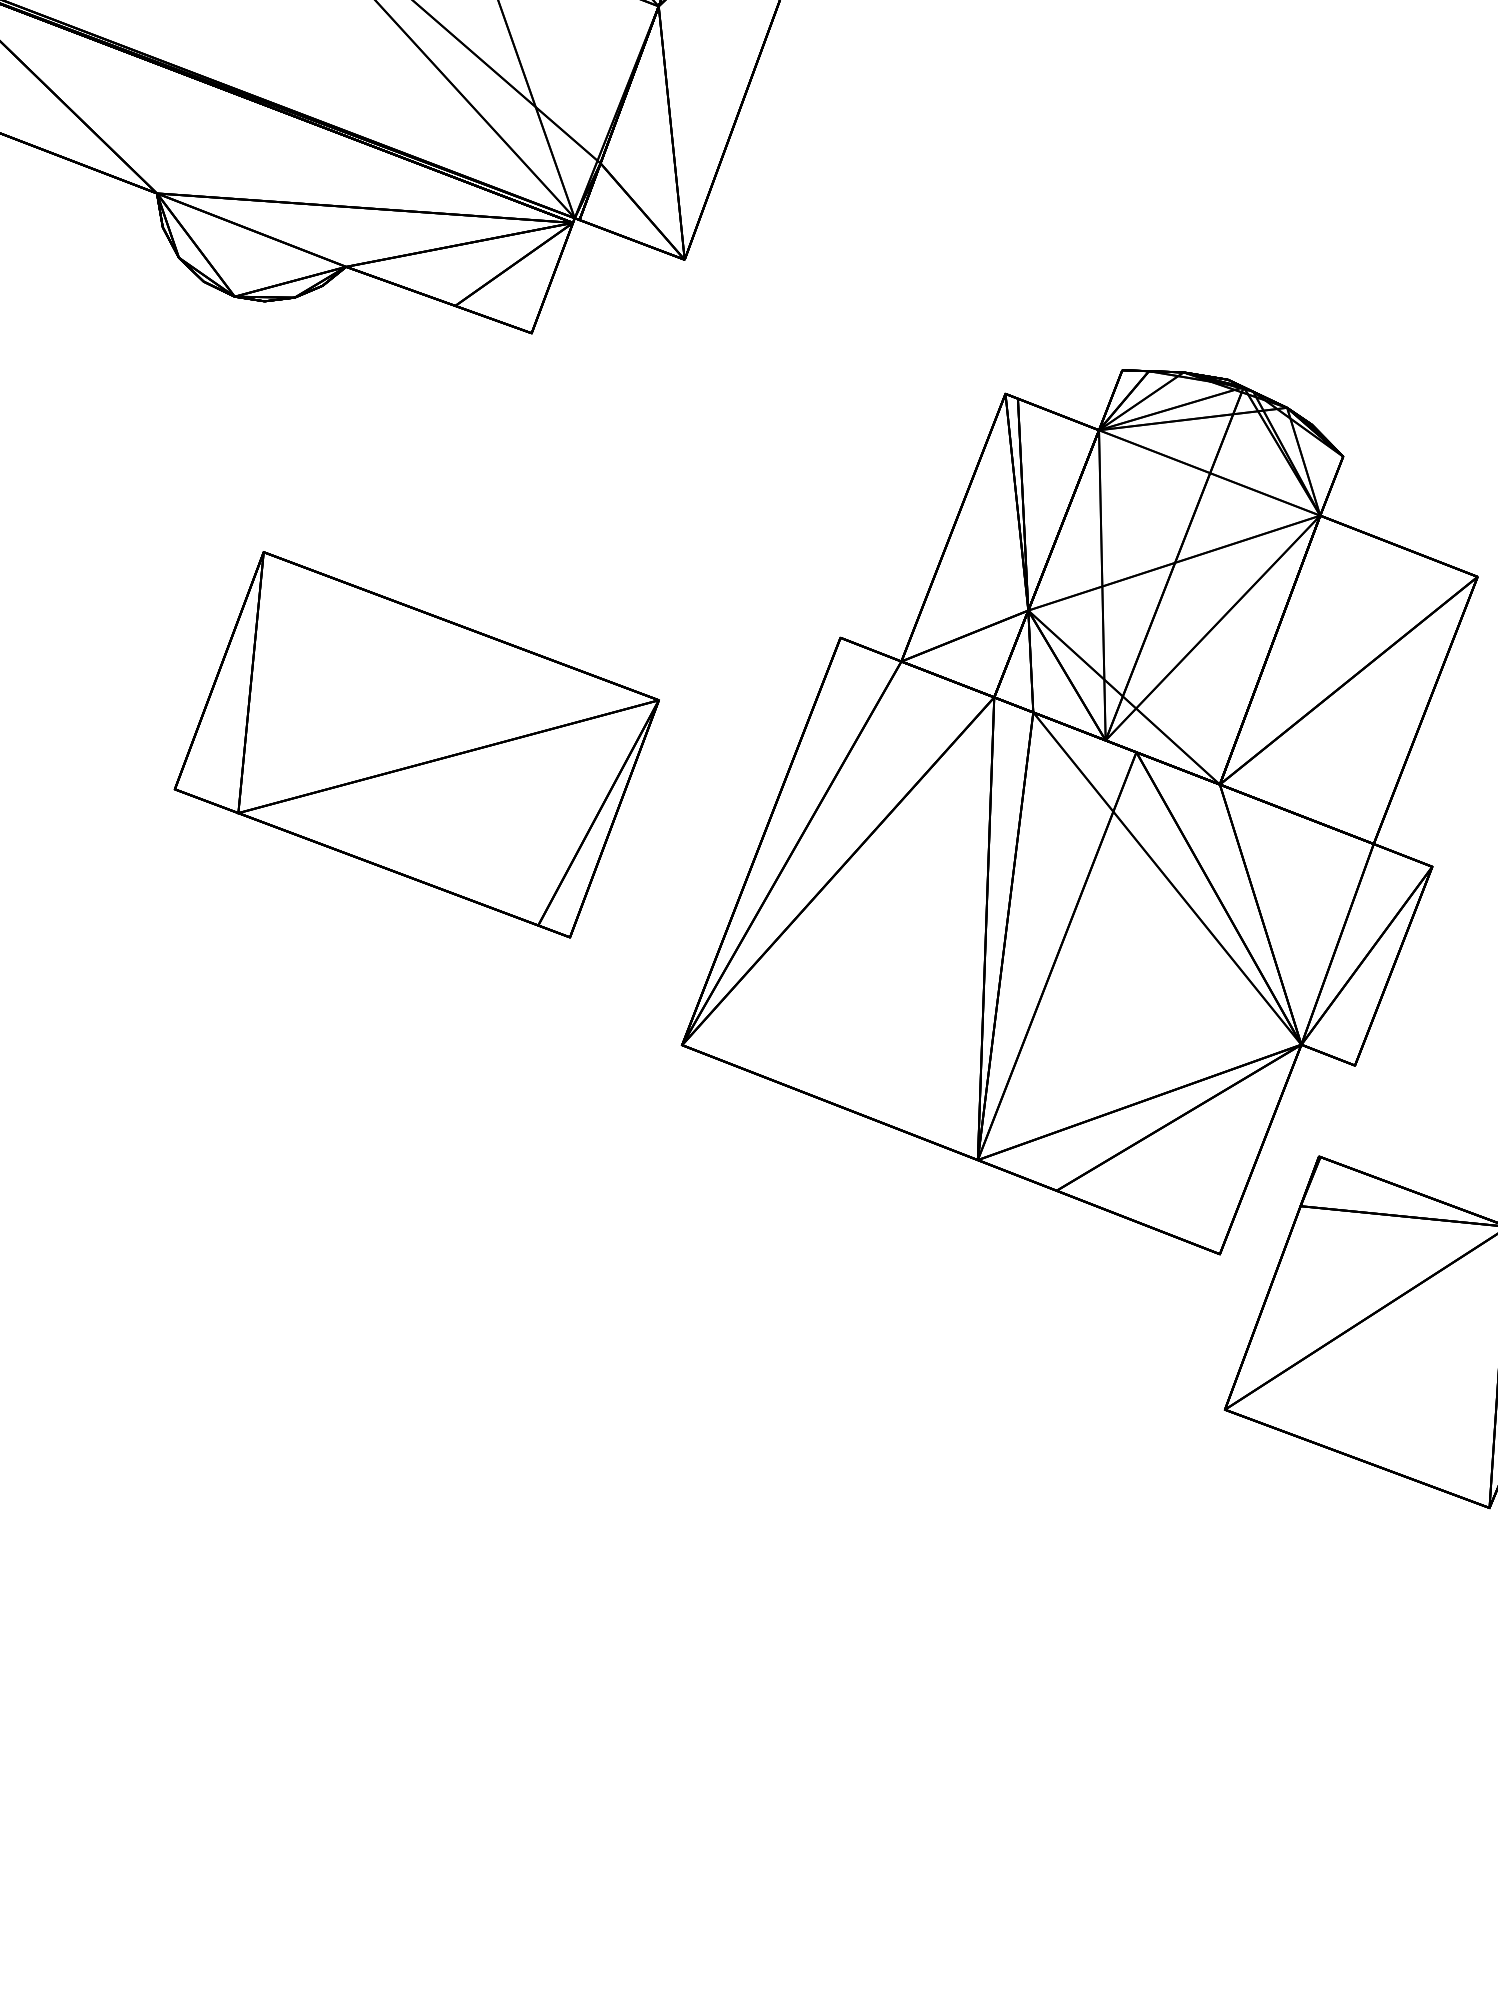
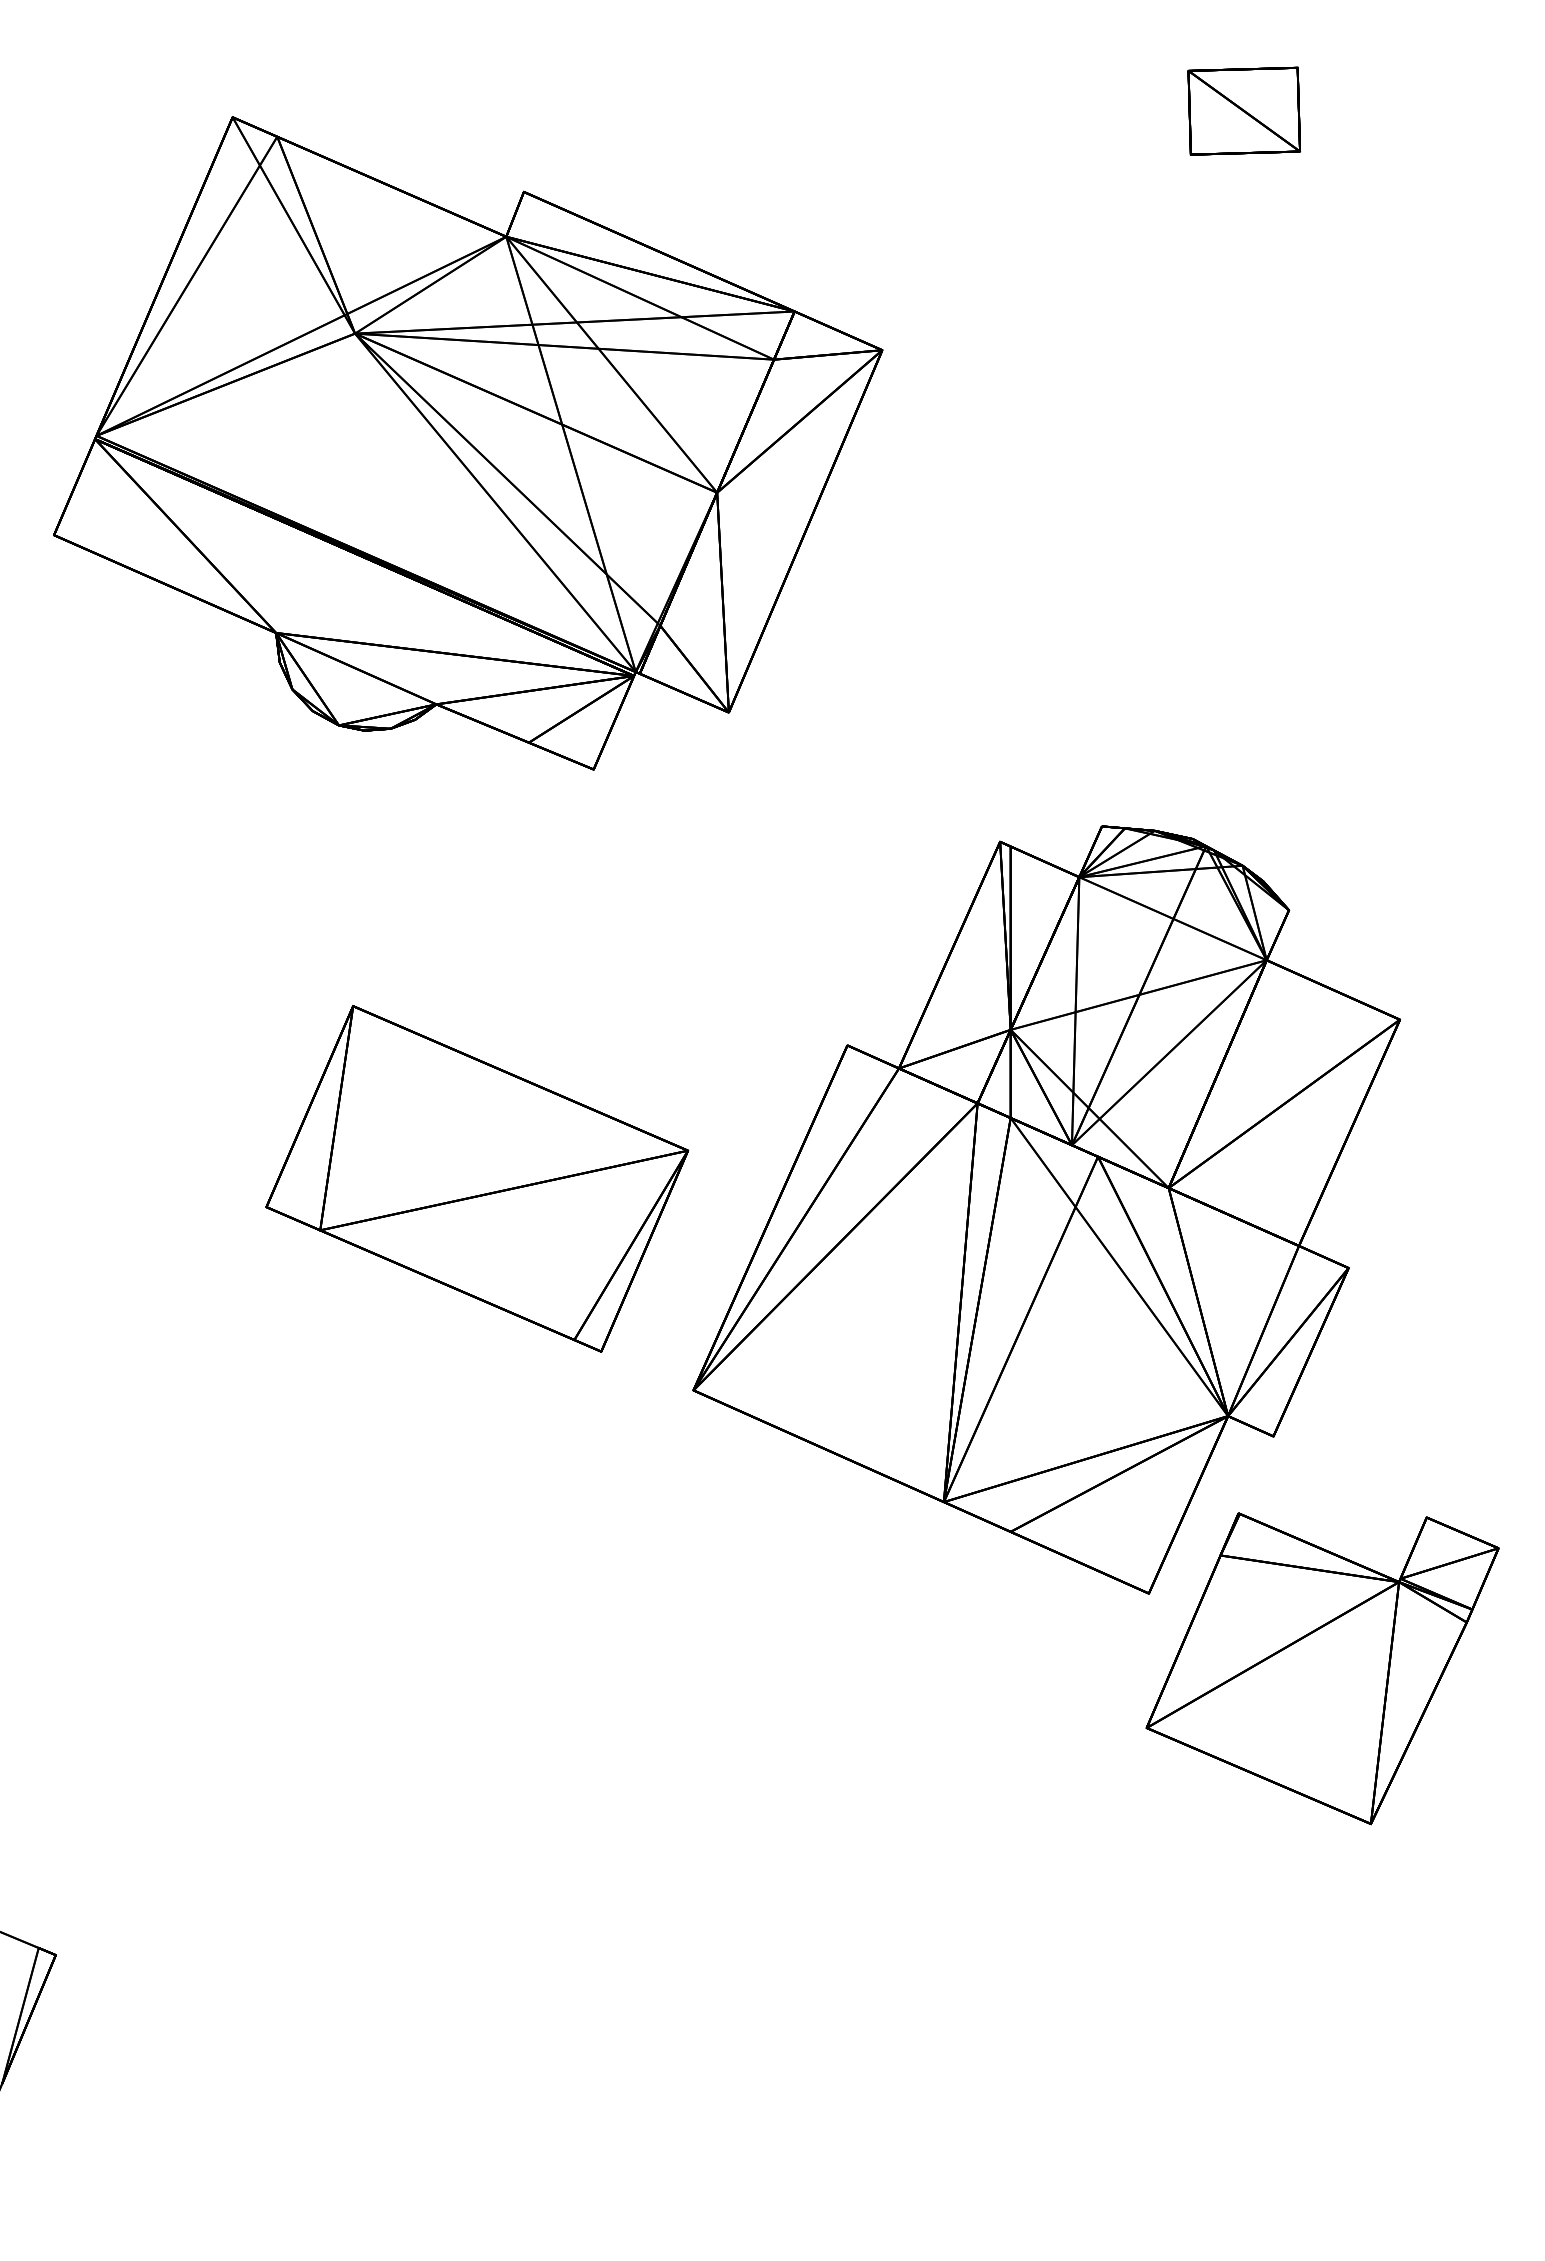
part: (417, 744) -> (477, 1178), moved

